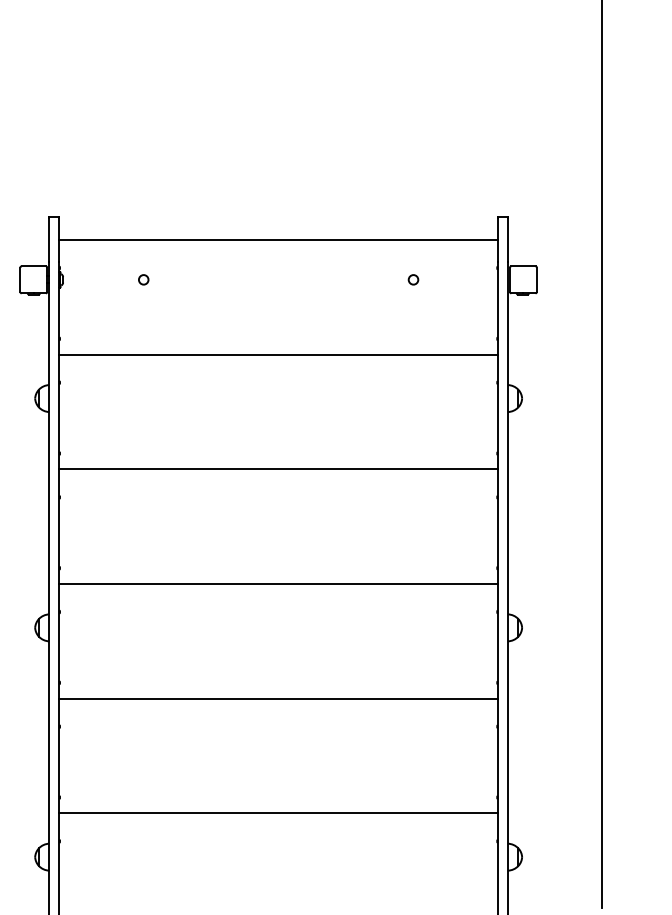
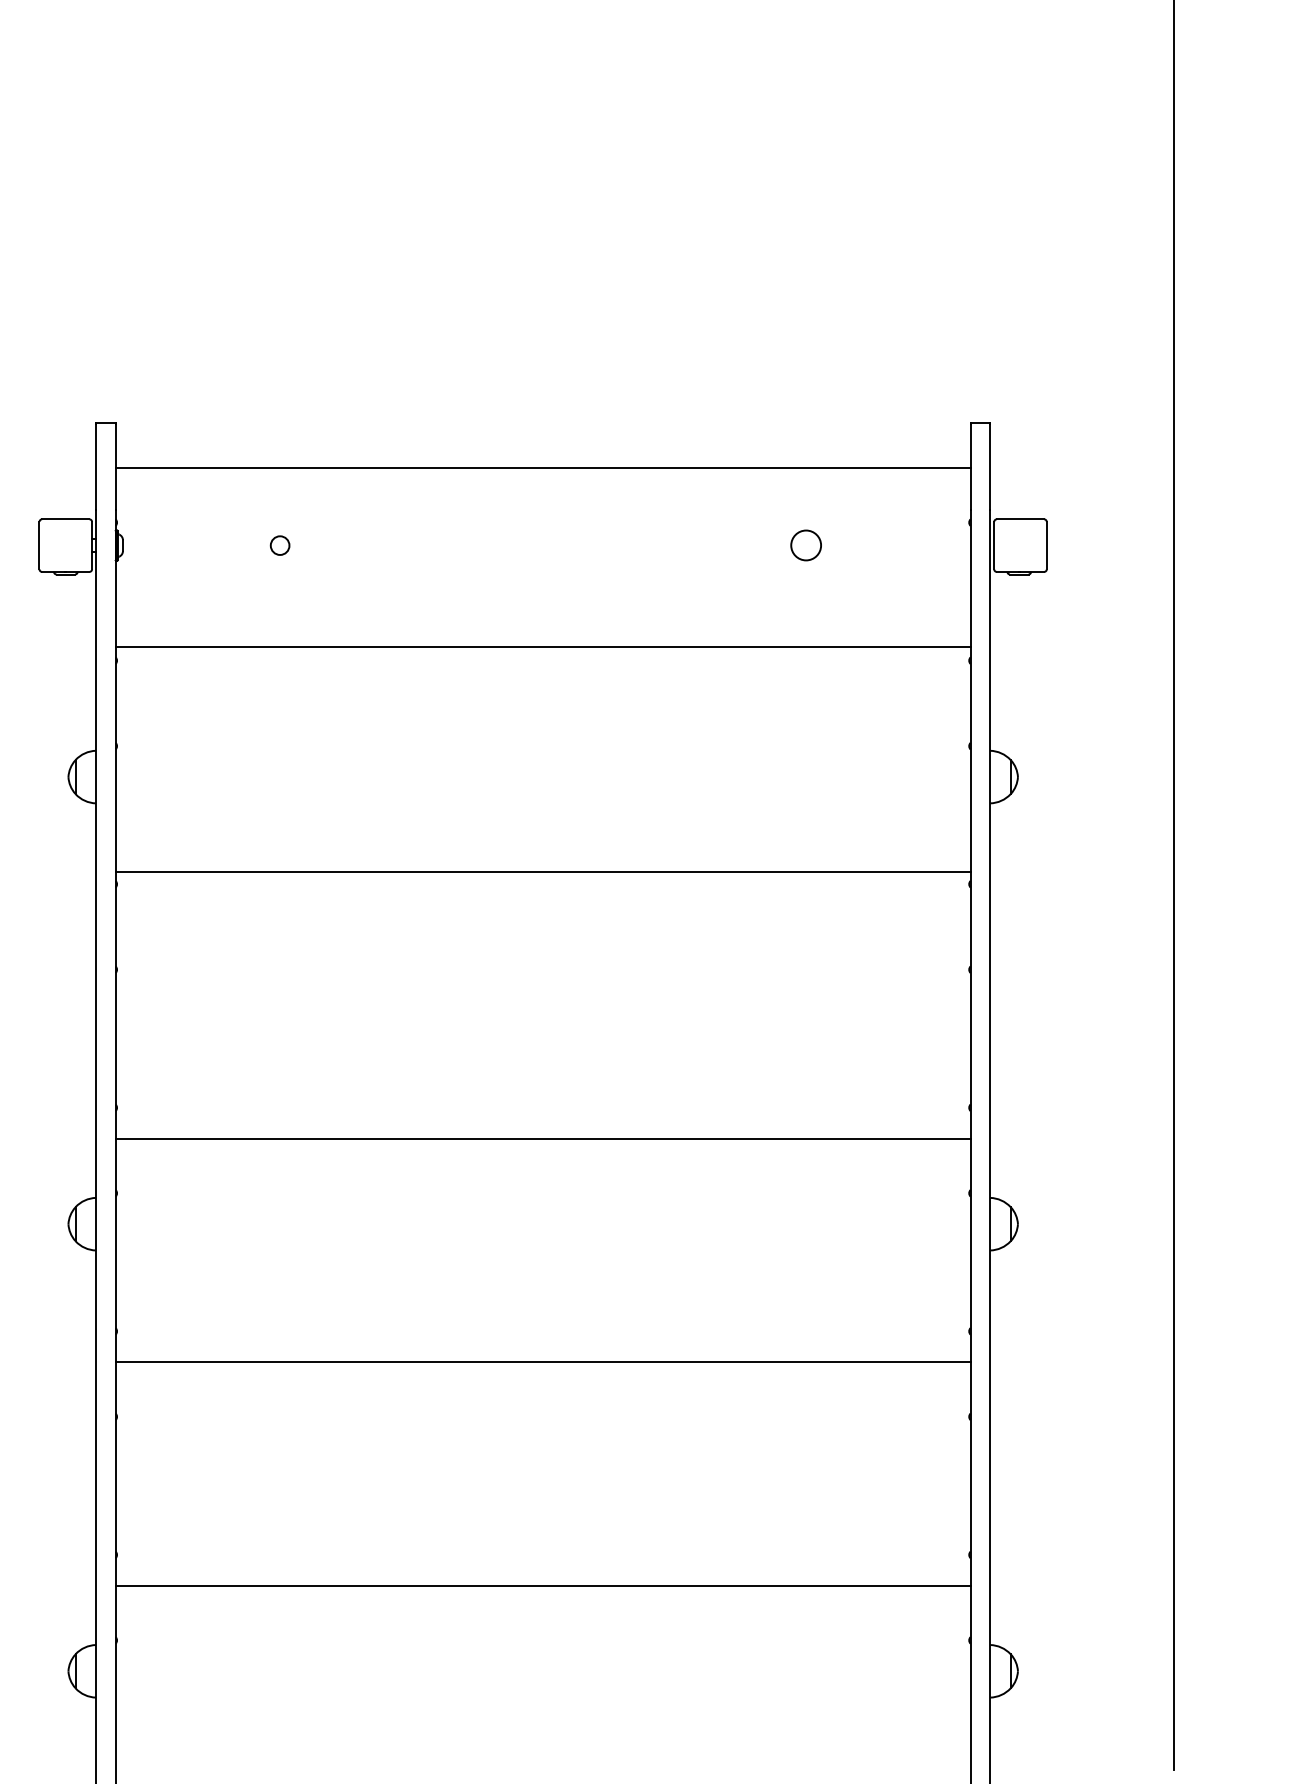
circle: (413, 279) -> (806, 544), size x1.6
line: (278, 354) -> (542, 646), moved
line: (278, 469) -> (542, 872), moved

